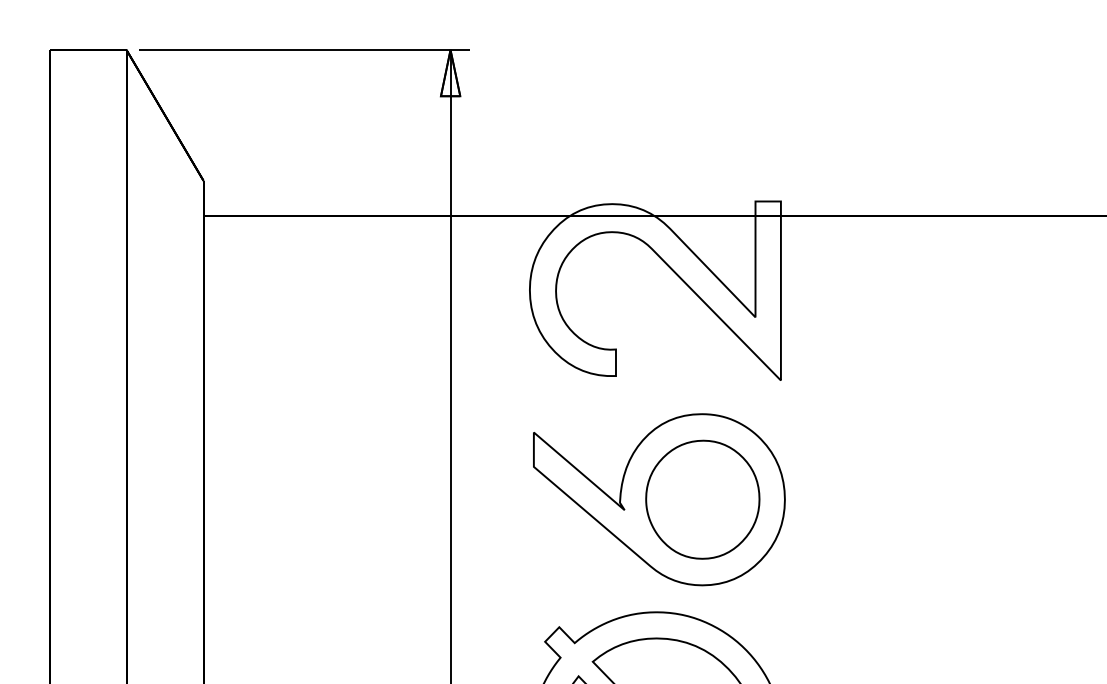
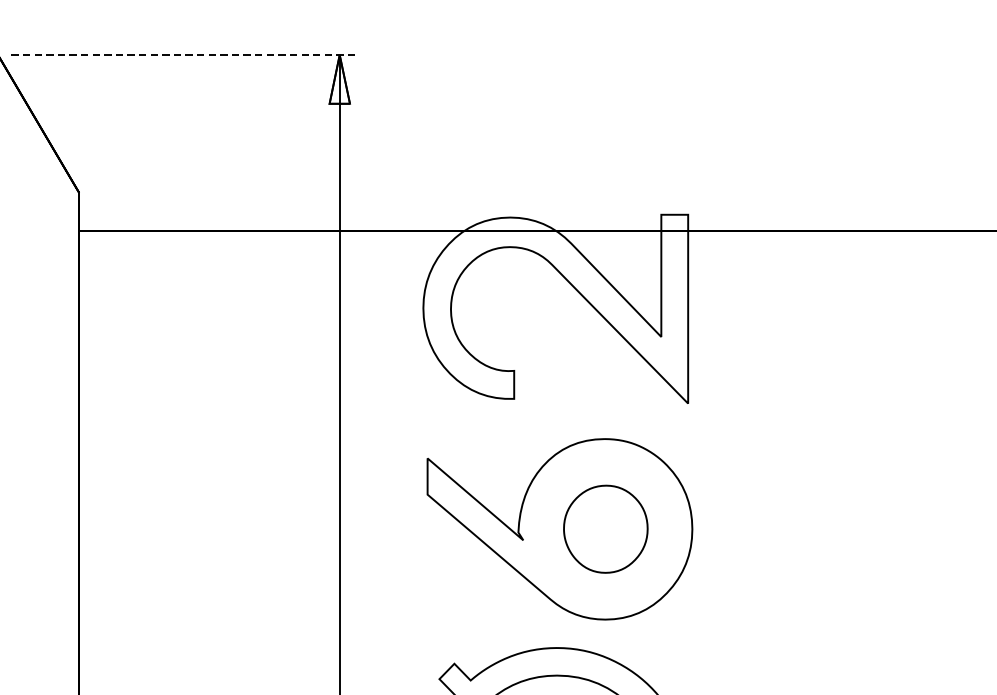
line: (305, 50) -> (186, 55), solid -> dashed
part: (702, 499) -> (605, 529), size x0.7

